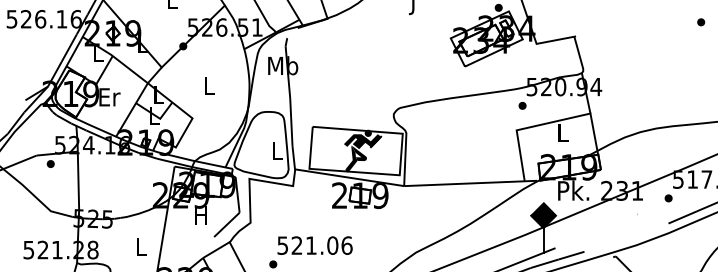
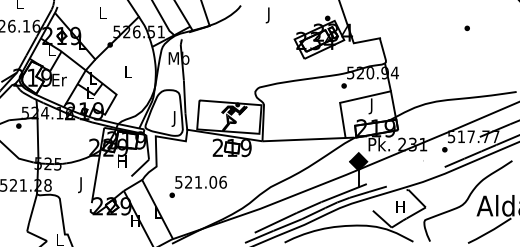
text: (562, 135) -> (371, 106), L -> J
text: (276, 153) -> (174, 118), L -> J
text: (141, 250) -> (81, 185), L -> J

